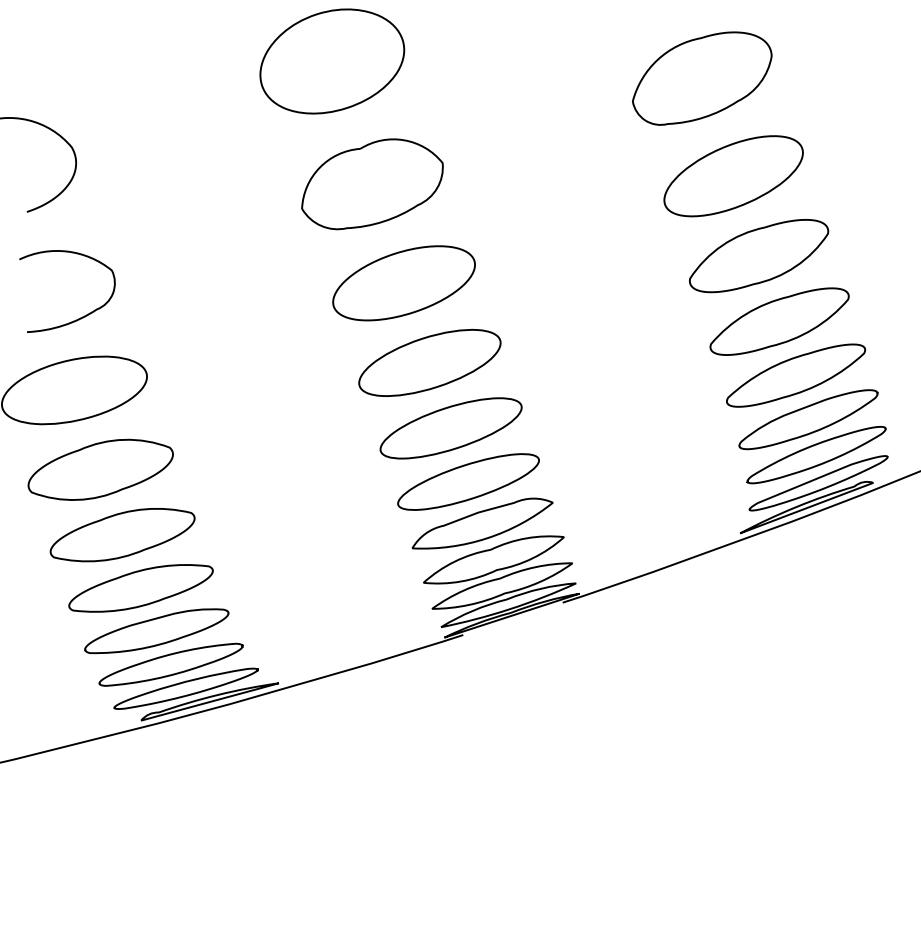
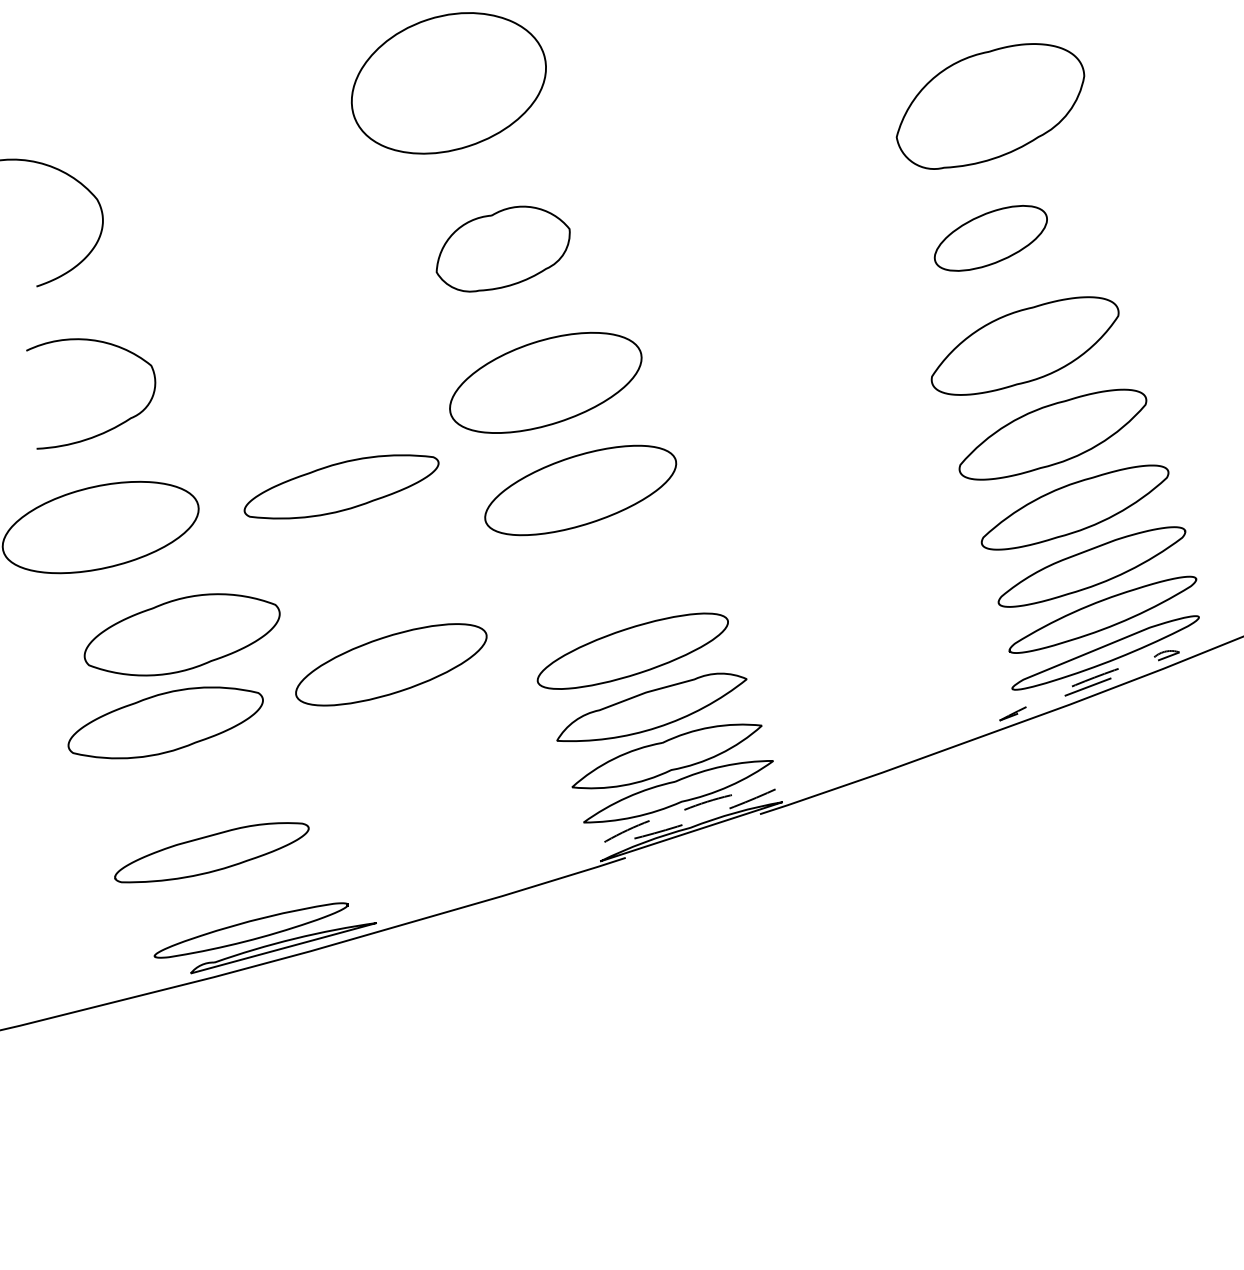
part: (702, 78) -> (990, 106), moved
part: (733, 176) -> (990, 238), size x0.6
part: (372, 183) -> (503, 248), size x0.7
part: (451, 428) -> (391, 664), moved
part: (100, 469) -> (181, 634), moved
line: (759, 525) -> (1025, 710), solid -> dashed
part: (140, 588) -> (341, 486), moved
line: (509, 609) -> (688, 823), solid -> dashed
part: (170, 664) -> (230, 897), removed

